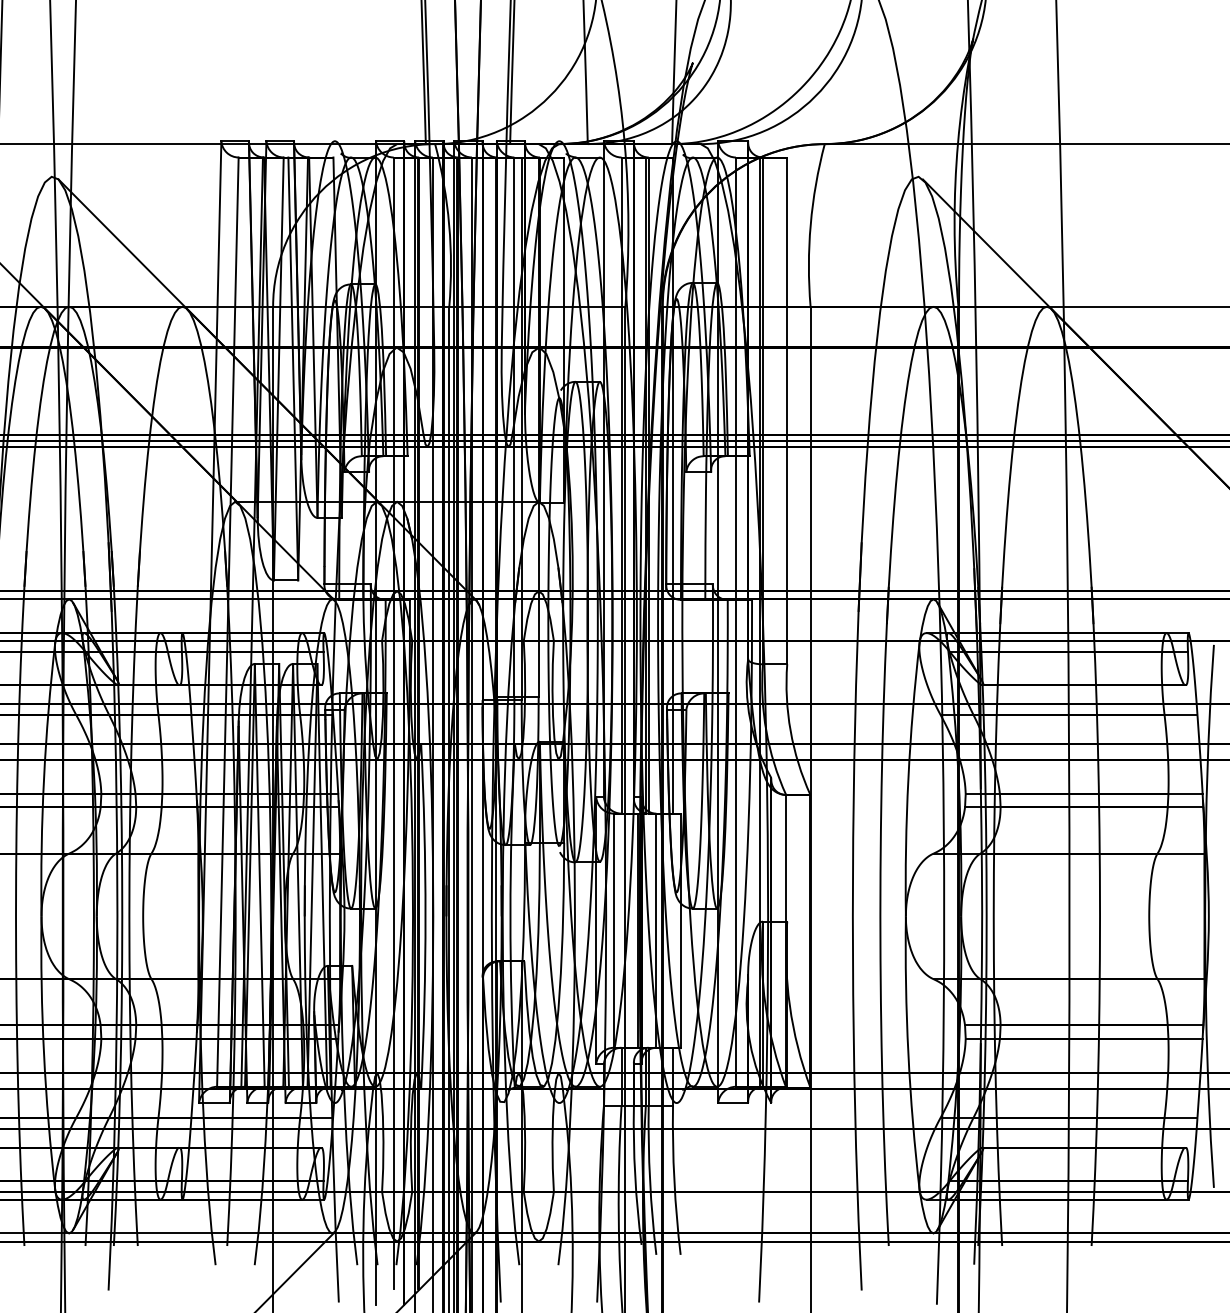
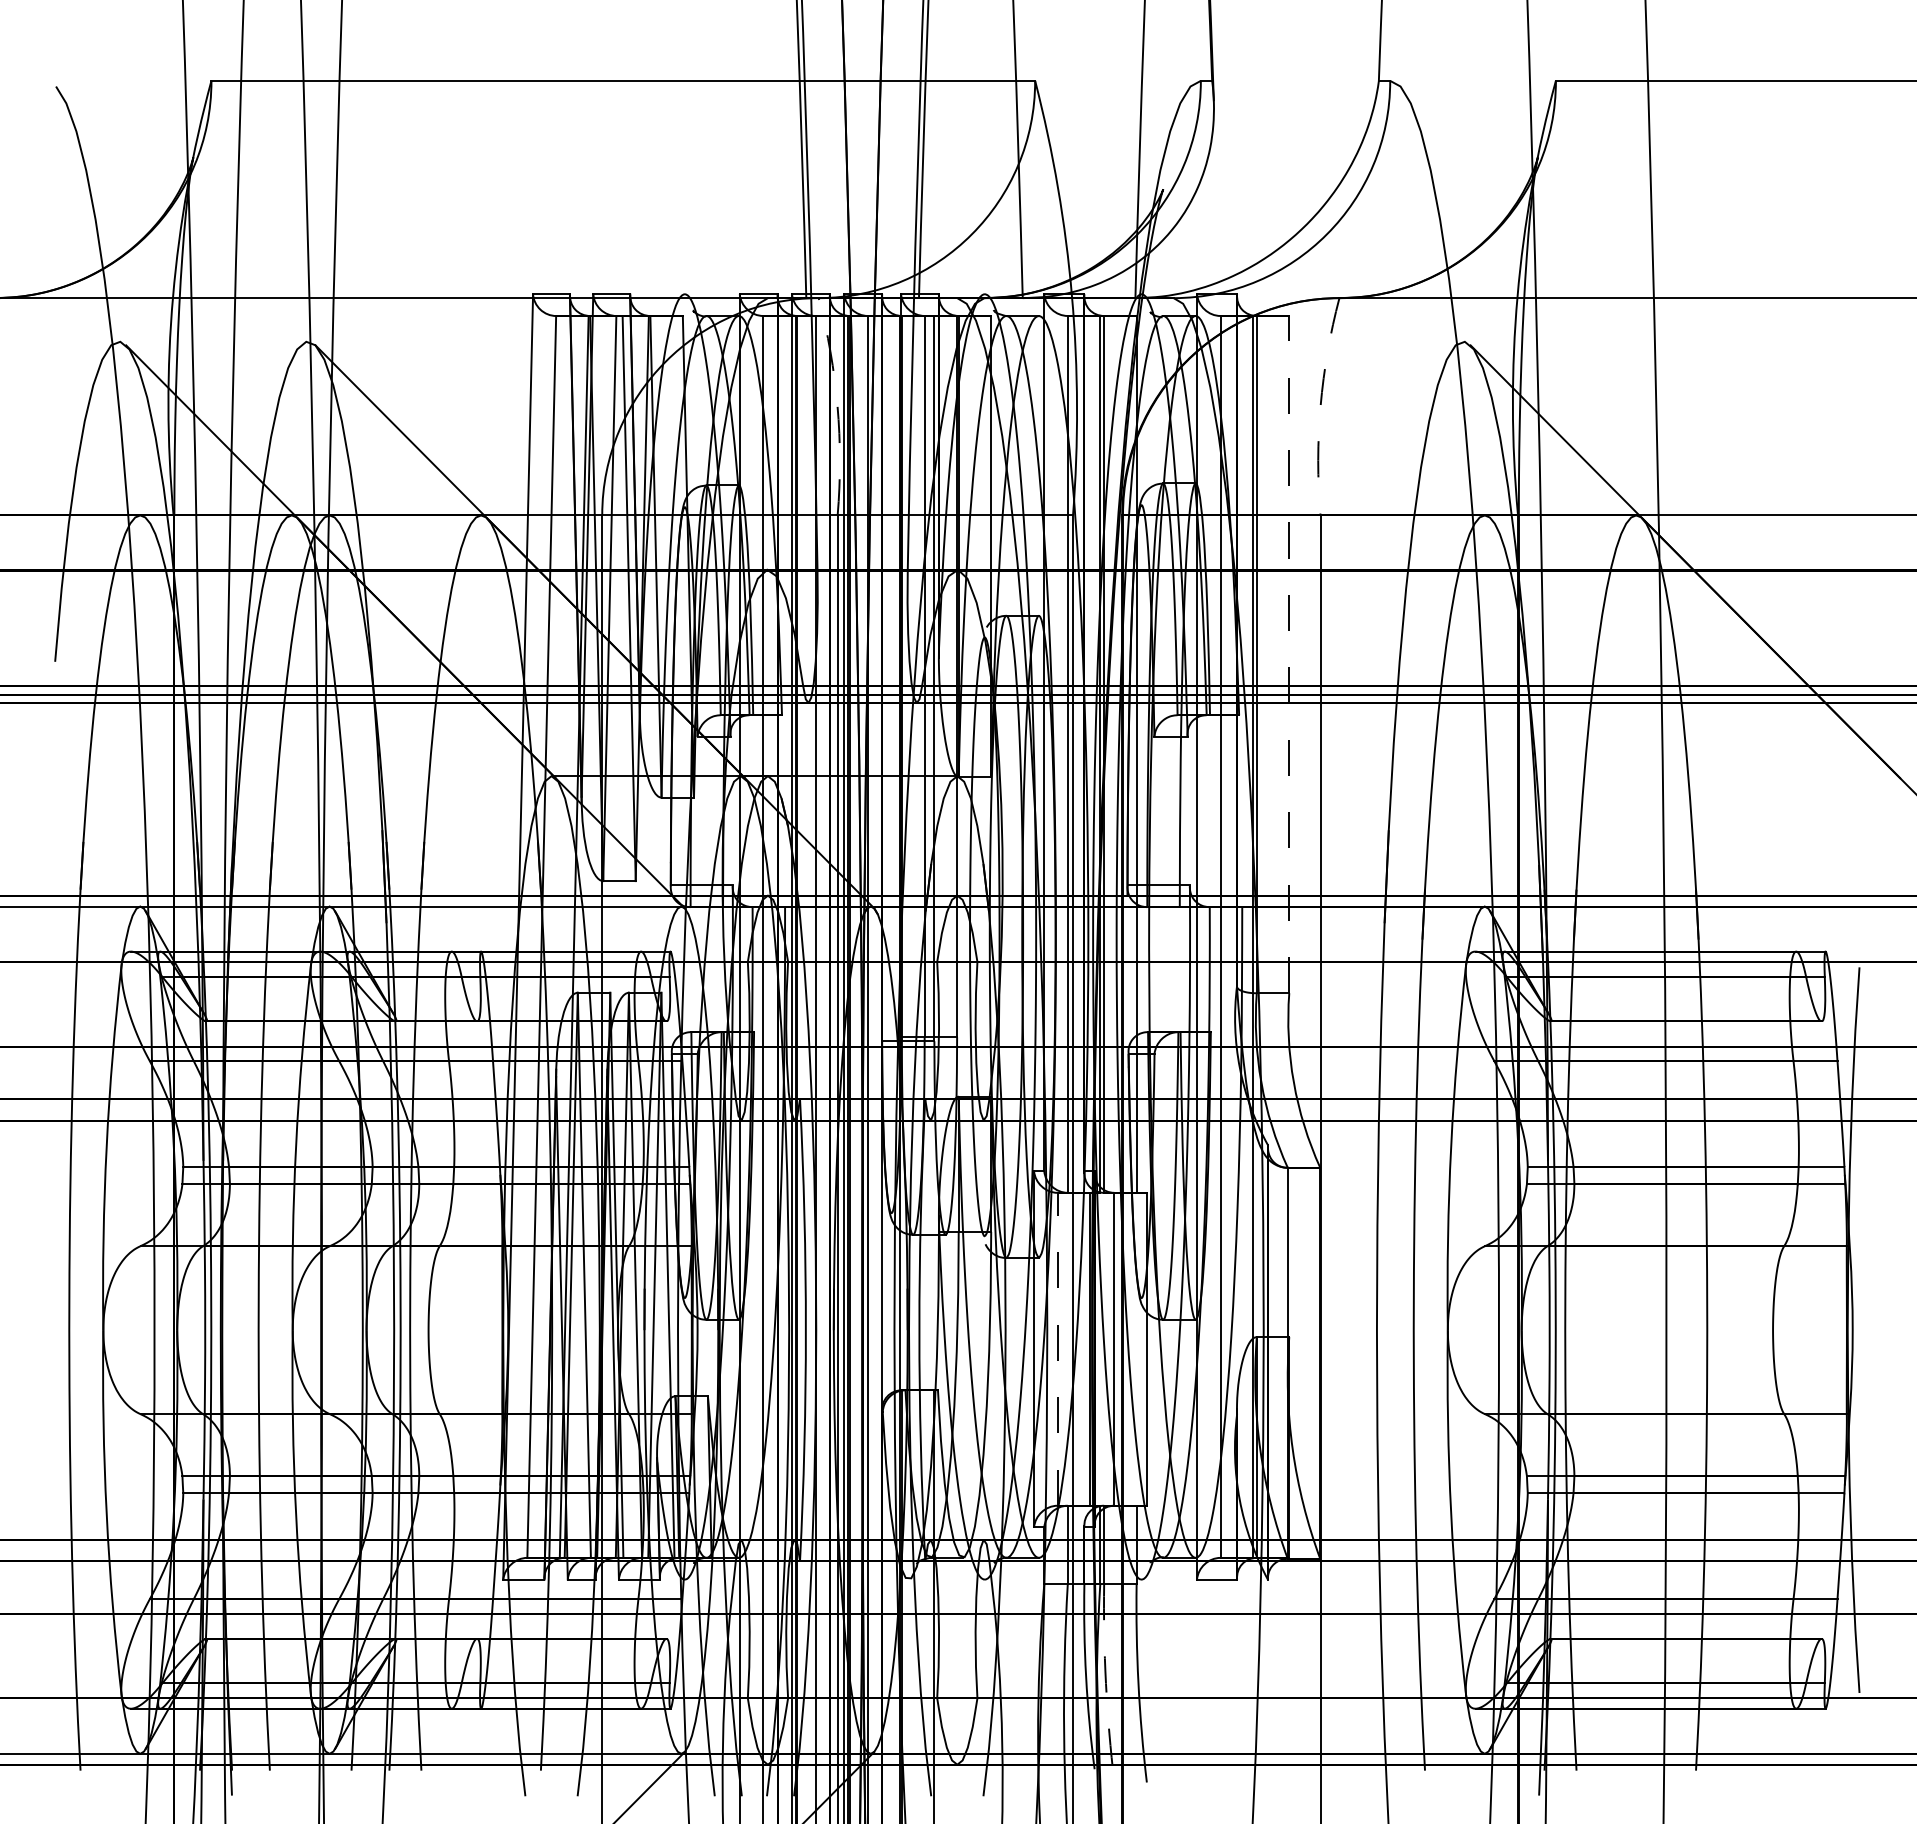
arc: (449, 224) -> (837, 405), solid -> dashed
arc: (810, 224) -> (1320, 405), solid -> dashed
line: (787, 410) -> (1289, 654), solid -> dashed
line: (613, 930) -> (1057, 1348), solid -> dashed
arc: (649, 1180) -> (1105, 1683), solid -> dashed

